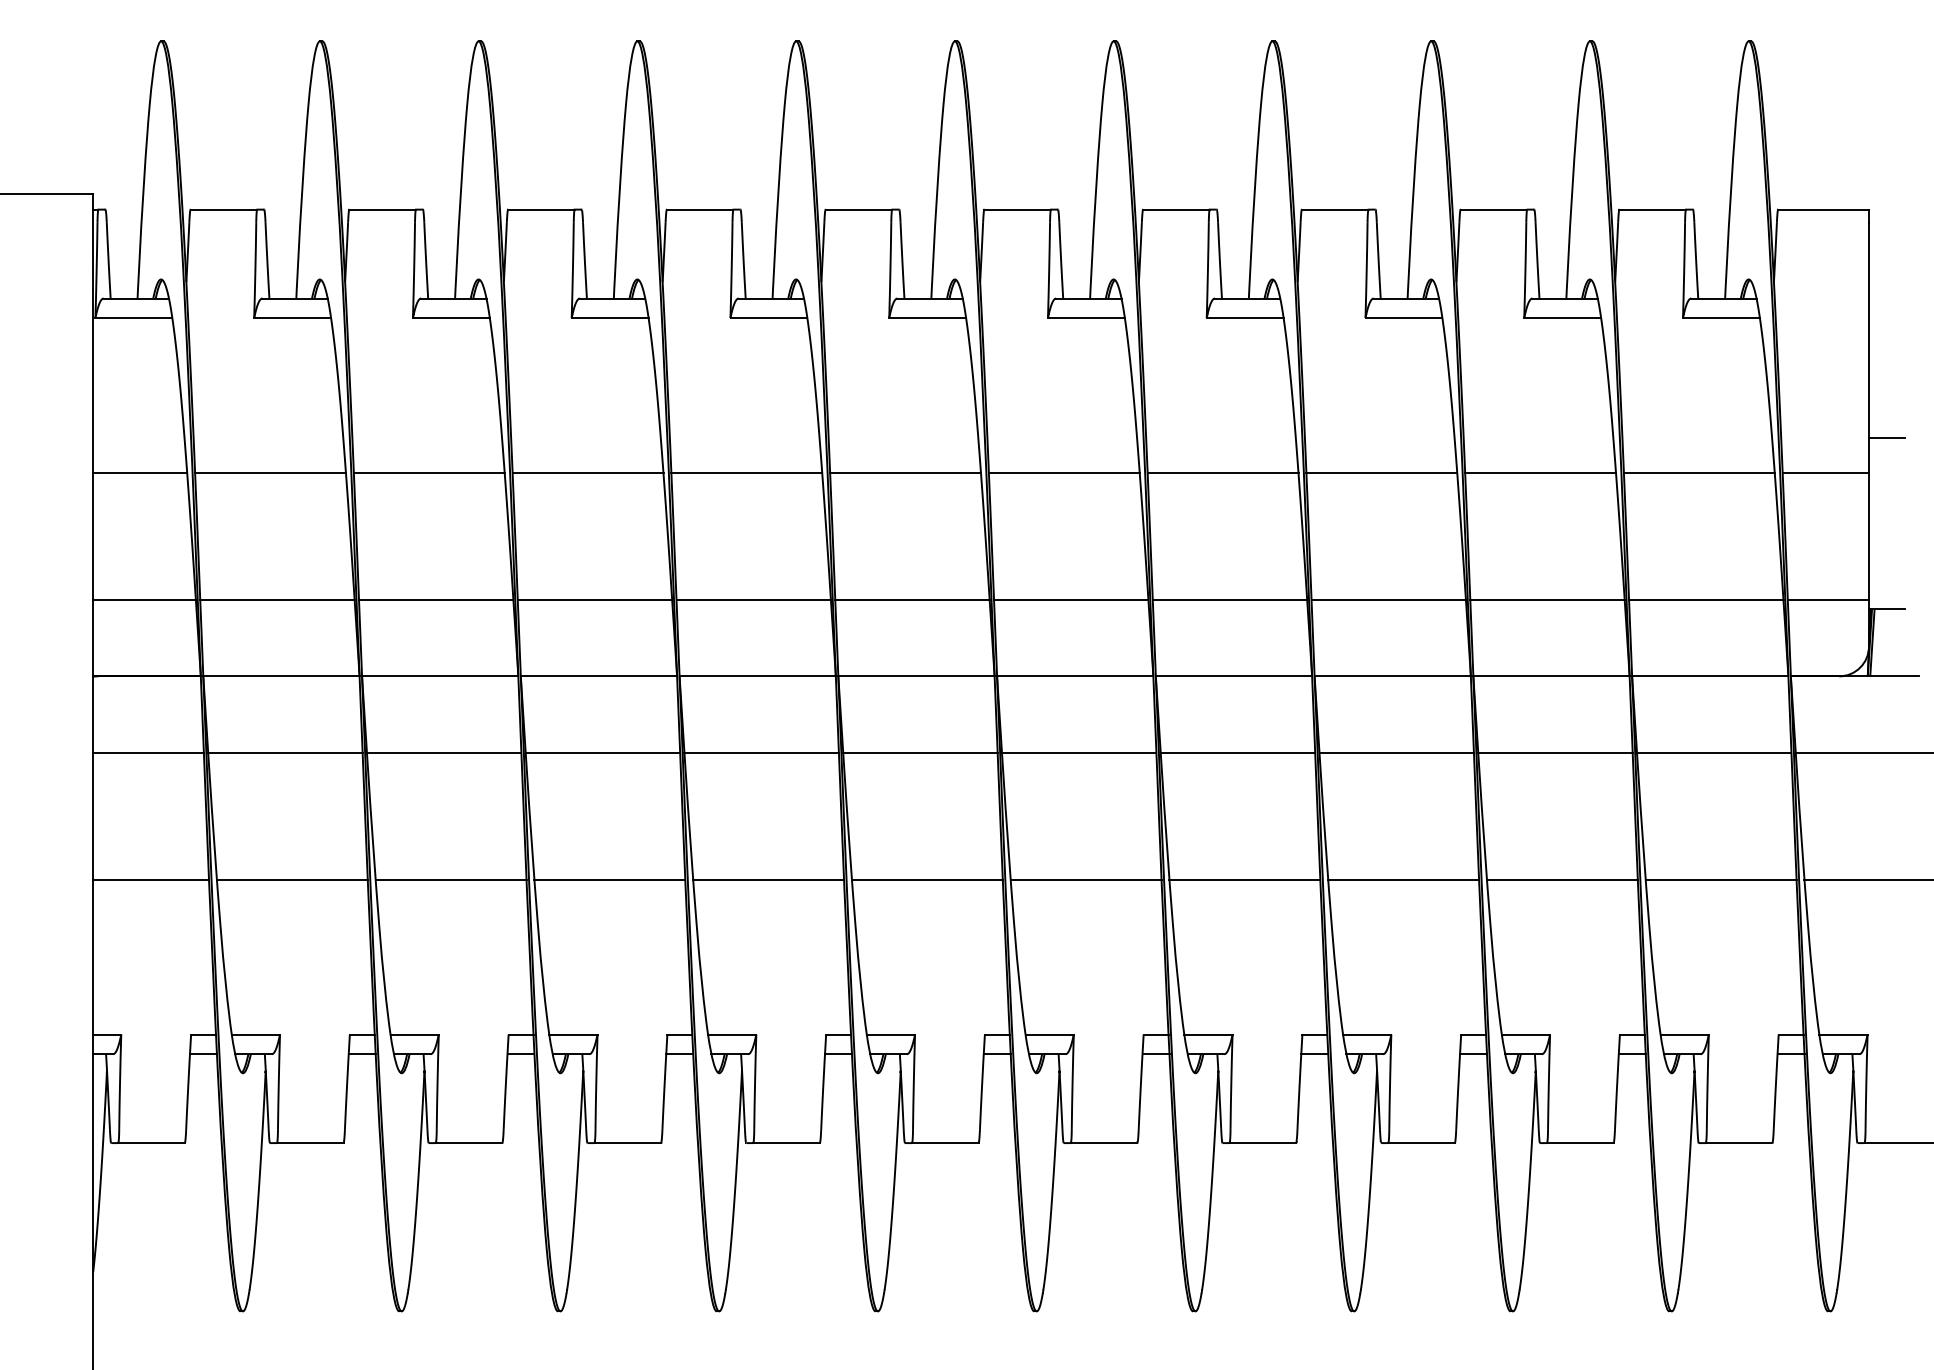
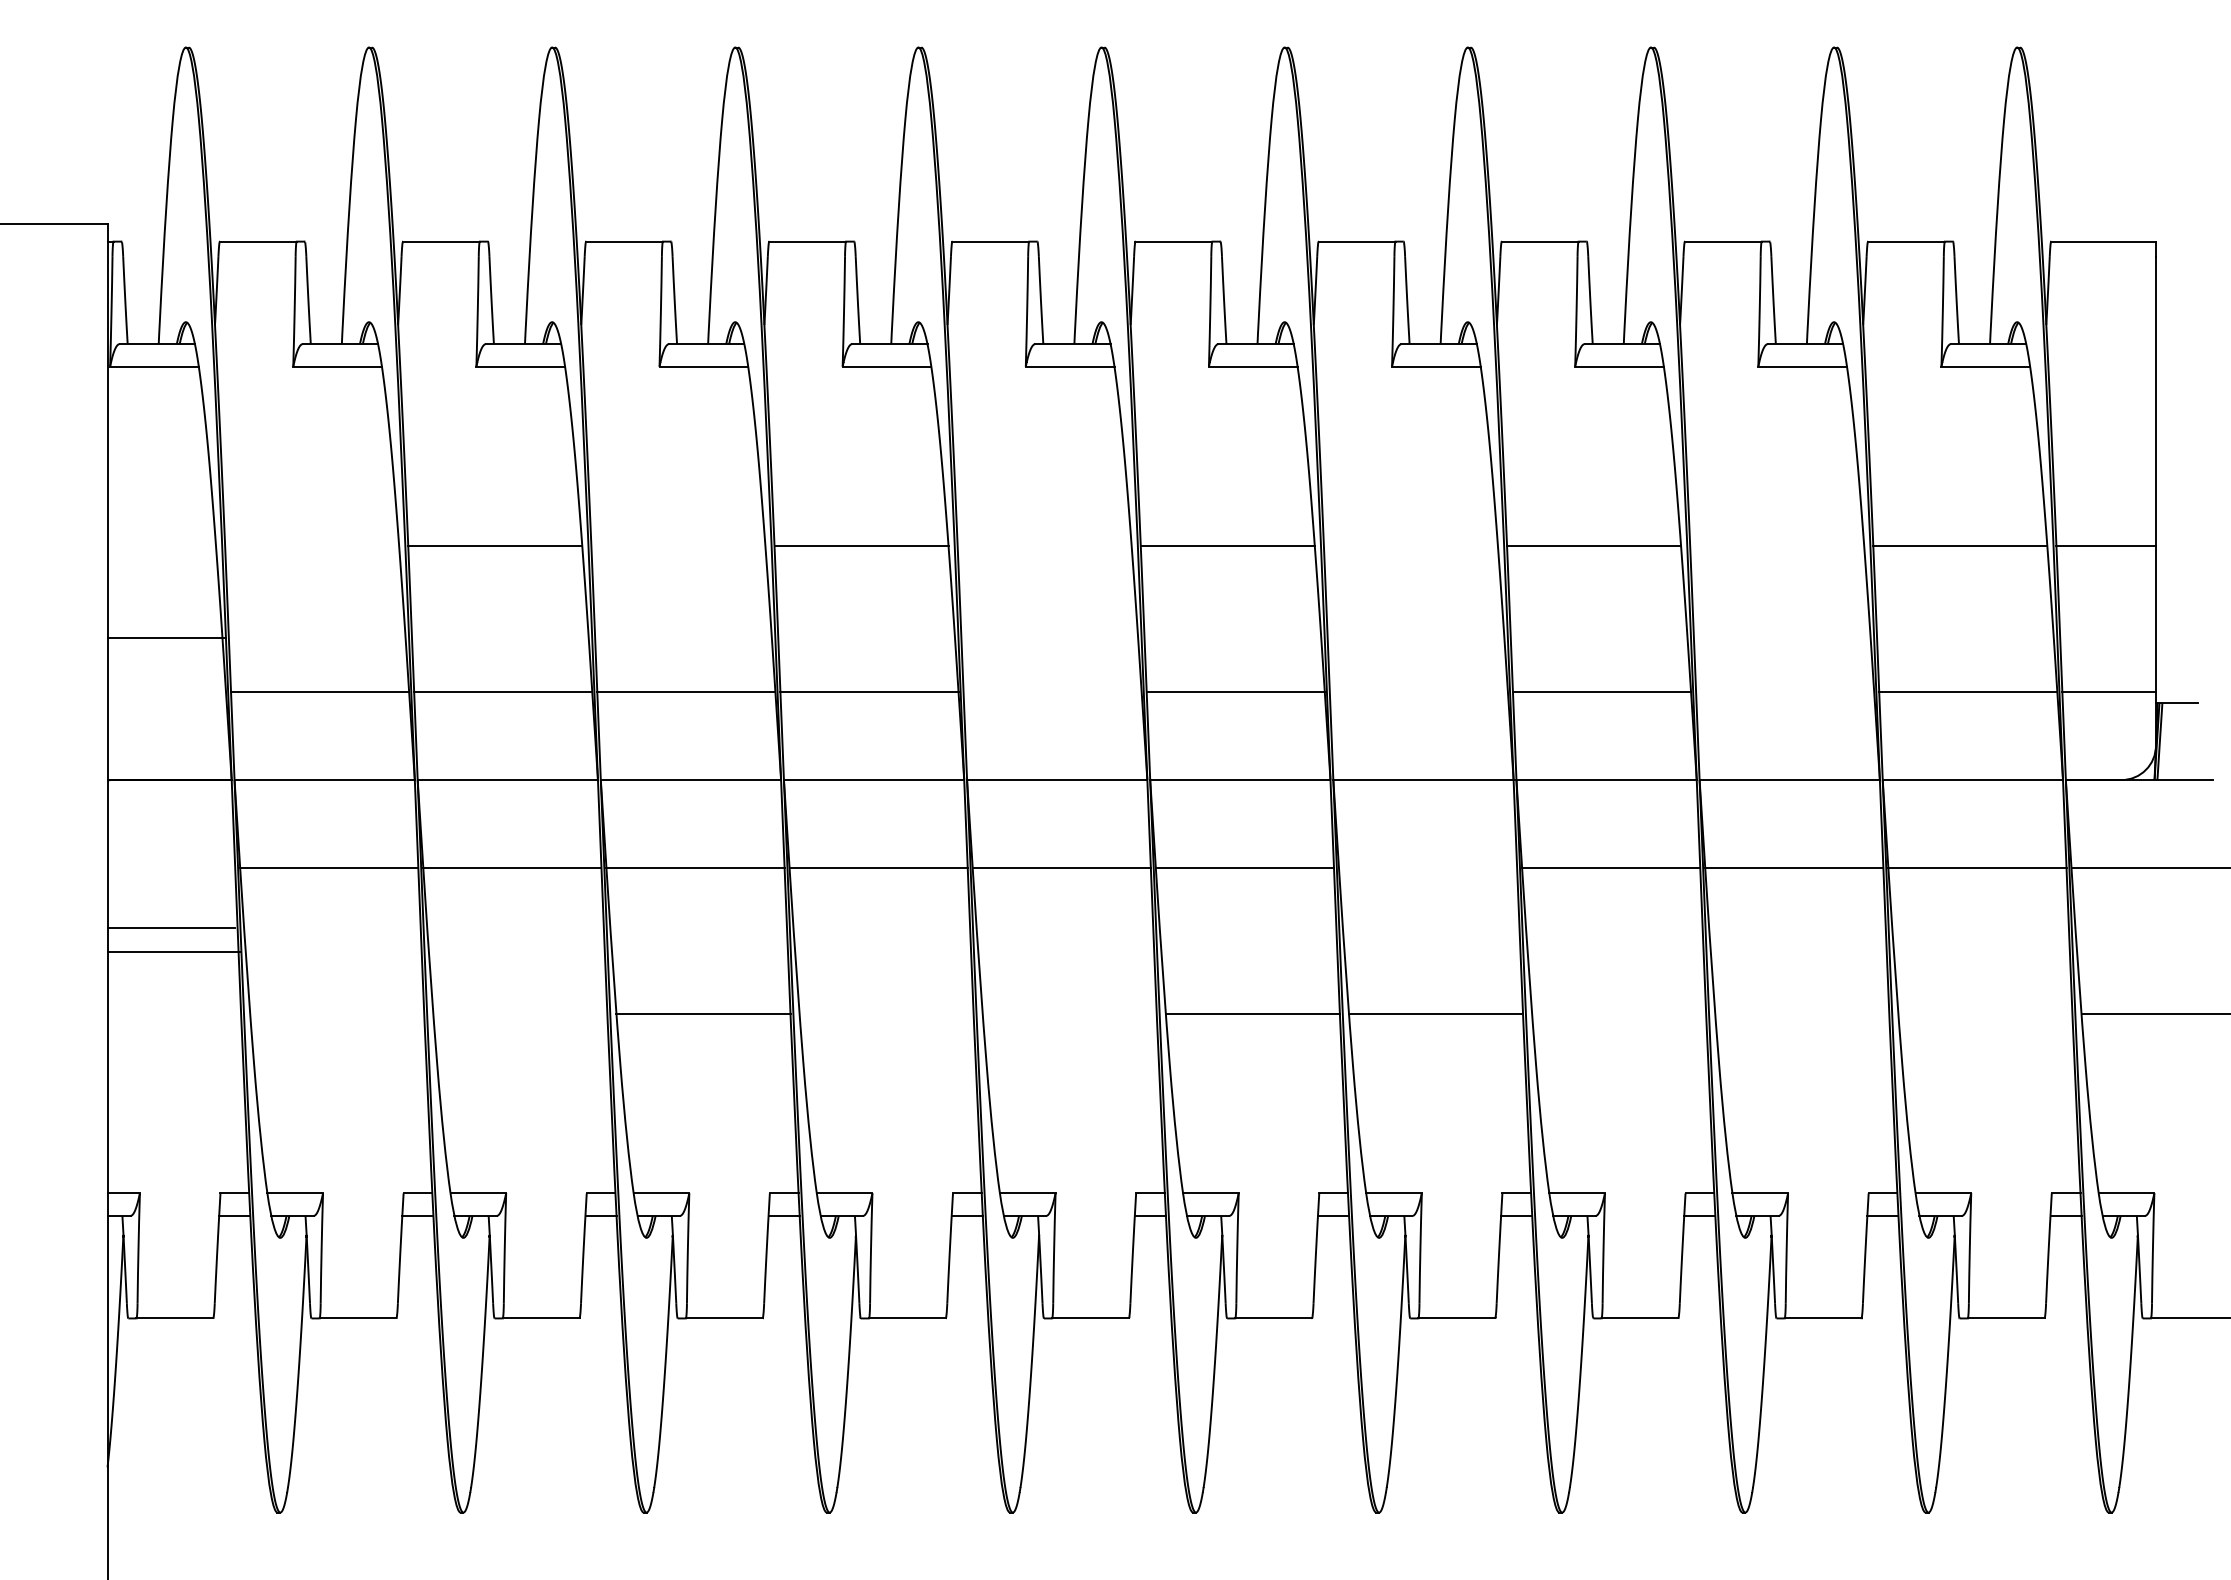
line: (1886, 438) -> (2176, 505), removed
line: (139, 473) -> (161, 545), removed
line: (270, 473) -> (312, 545), removed
line: (588, 473) -> (678, 545), removed
line: (905, 473) -> (1044, 545), removed
line: (1222, 473) -> (1410, 545), removed
line: (1540, 473) -> (1777, 545), removed
line: (144, 600) -> (166, 638), moved
line: (912, 600) -> (1052, 692), removed
line: (1229, 600) -> (1418, 692), removed
line: (1547, 600) -> (1785, 692), removed
line: (148, 752) -> (171, 927), moved
line: (1237, 752) -> (1427, 867), removed
line: (151, 879) -> (174, 952), moved
line: (292, 879) -> (337, 1014), removed
line: (451, 879) -> (520, 1014), removed
line: (768, 879) -> (886, 1014), removed
line: (927, 879) -> (1069, 1014), removed
line: (1403, 879) -> (1619, 1014), removed
line: (1562, 879) -> (1802, 1014), removed
line: (1721, 879) -> (1985, 1014), removed

